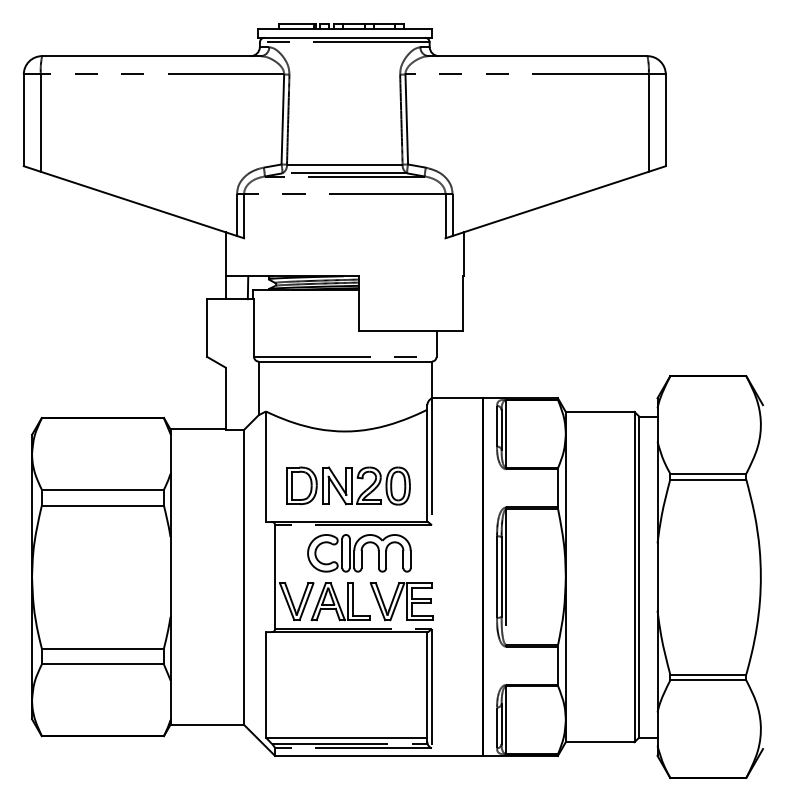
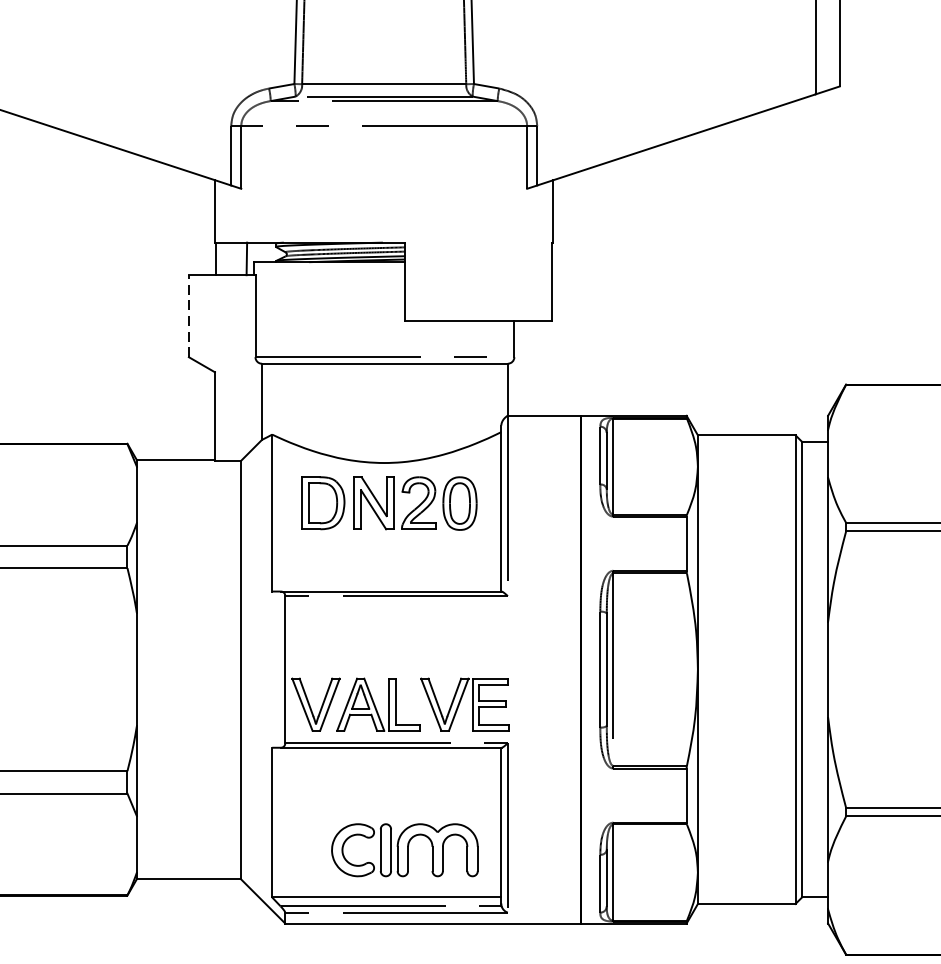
line: (207, 328) -> (189, 316), solid -> dashed
part: (348, 485) -> (389, 502), moved
part: (359, 553) -> (405, 850), moved

